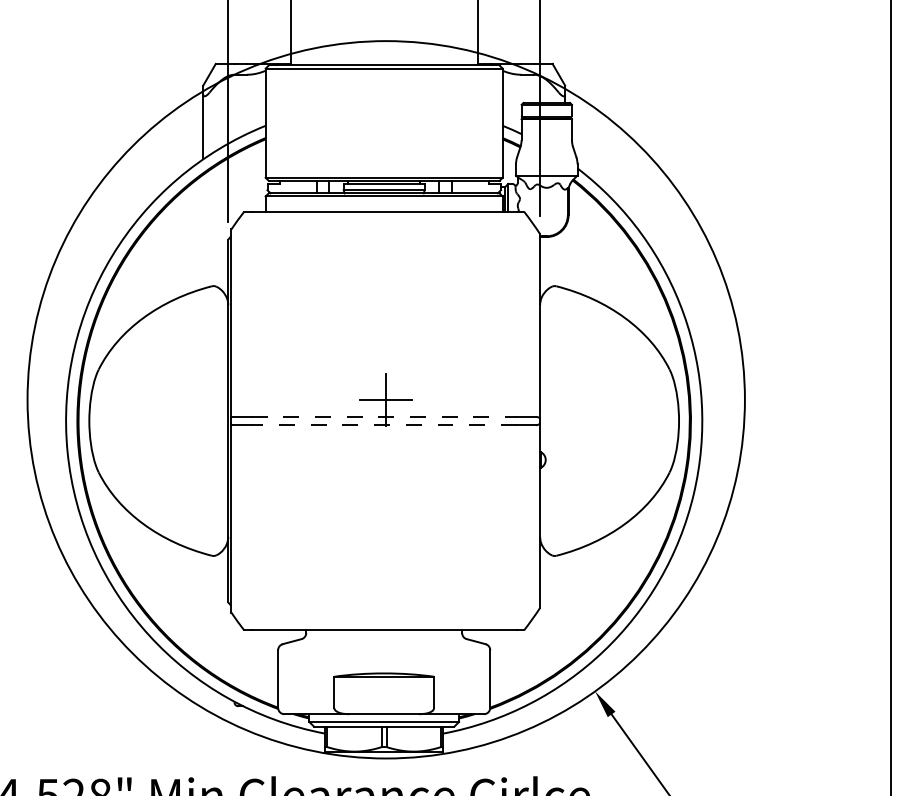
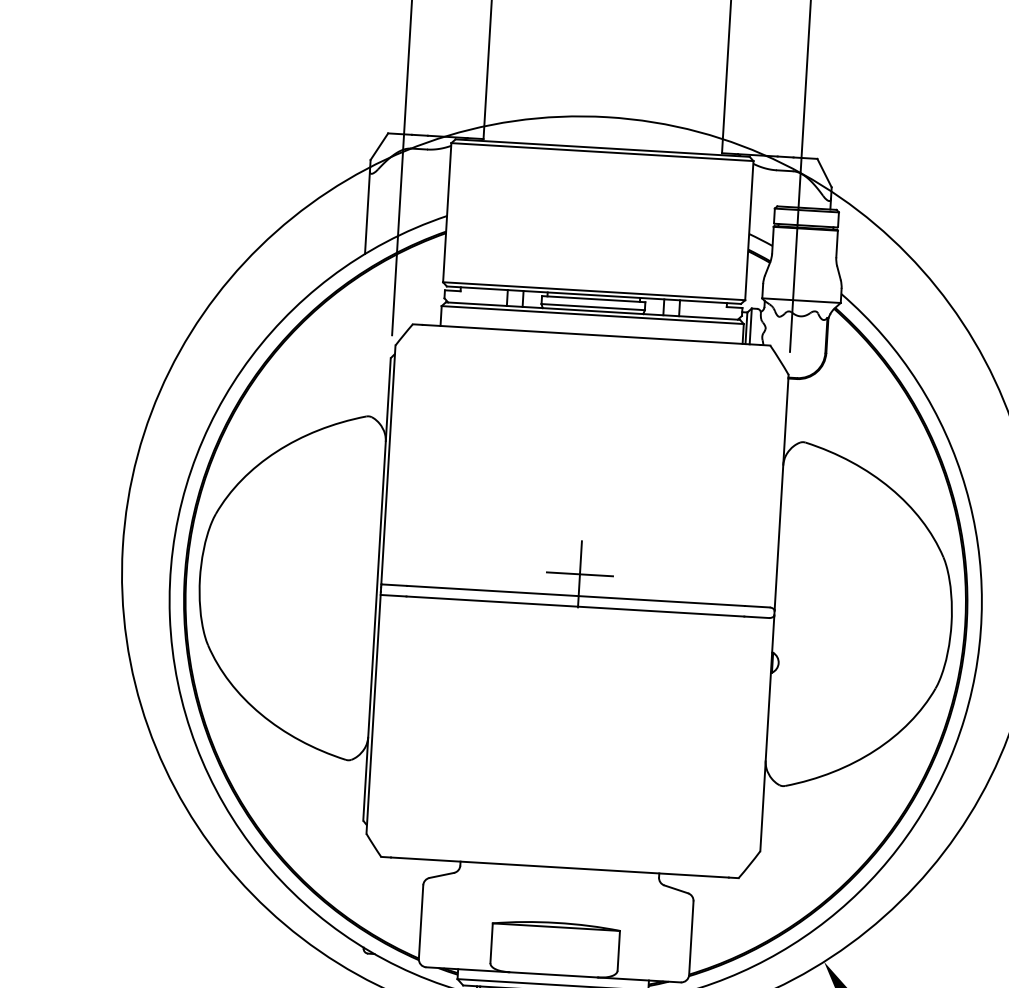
line: (384, 416) -> (576, 595), dashed -> solid
line: (384, 425) -> (575, 606), dashed -> solid

